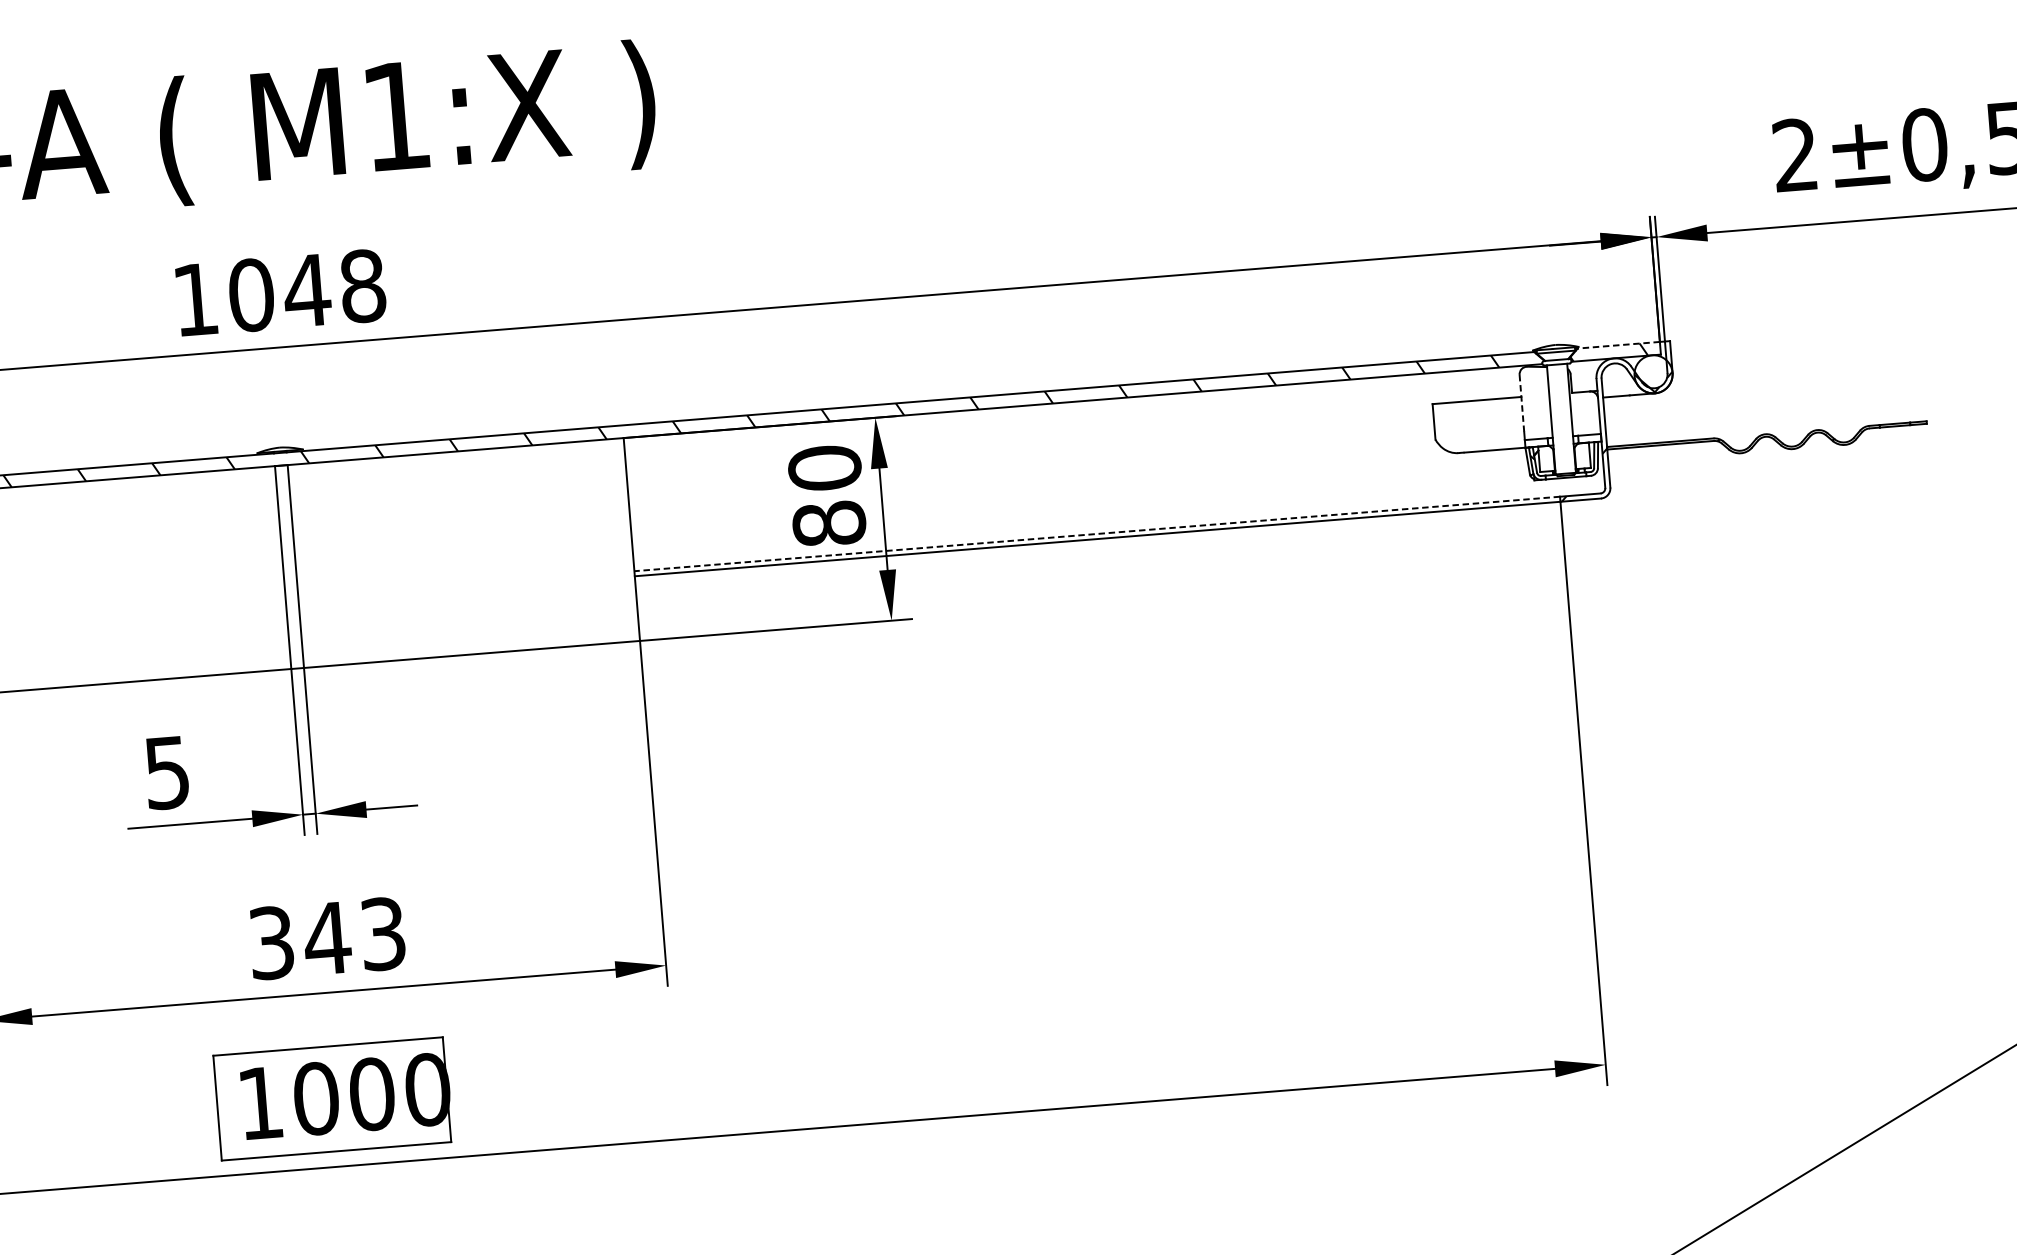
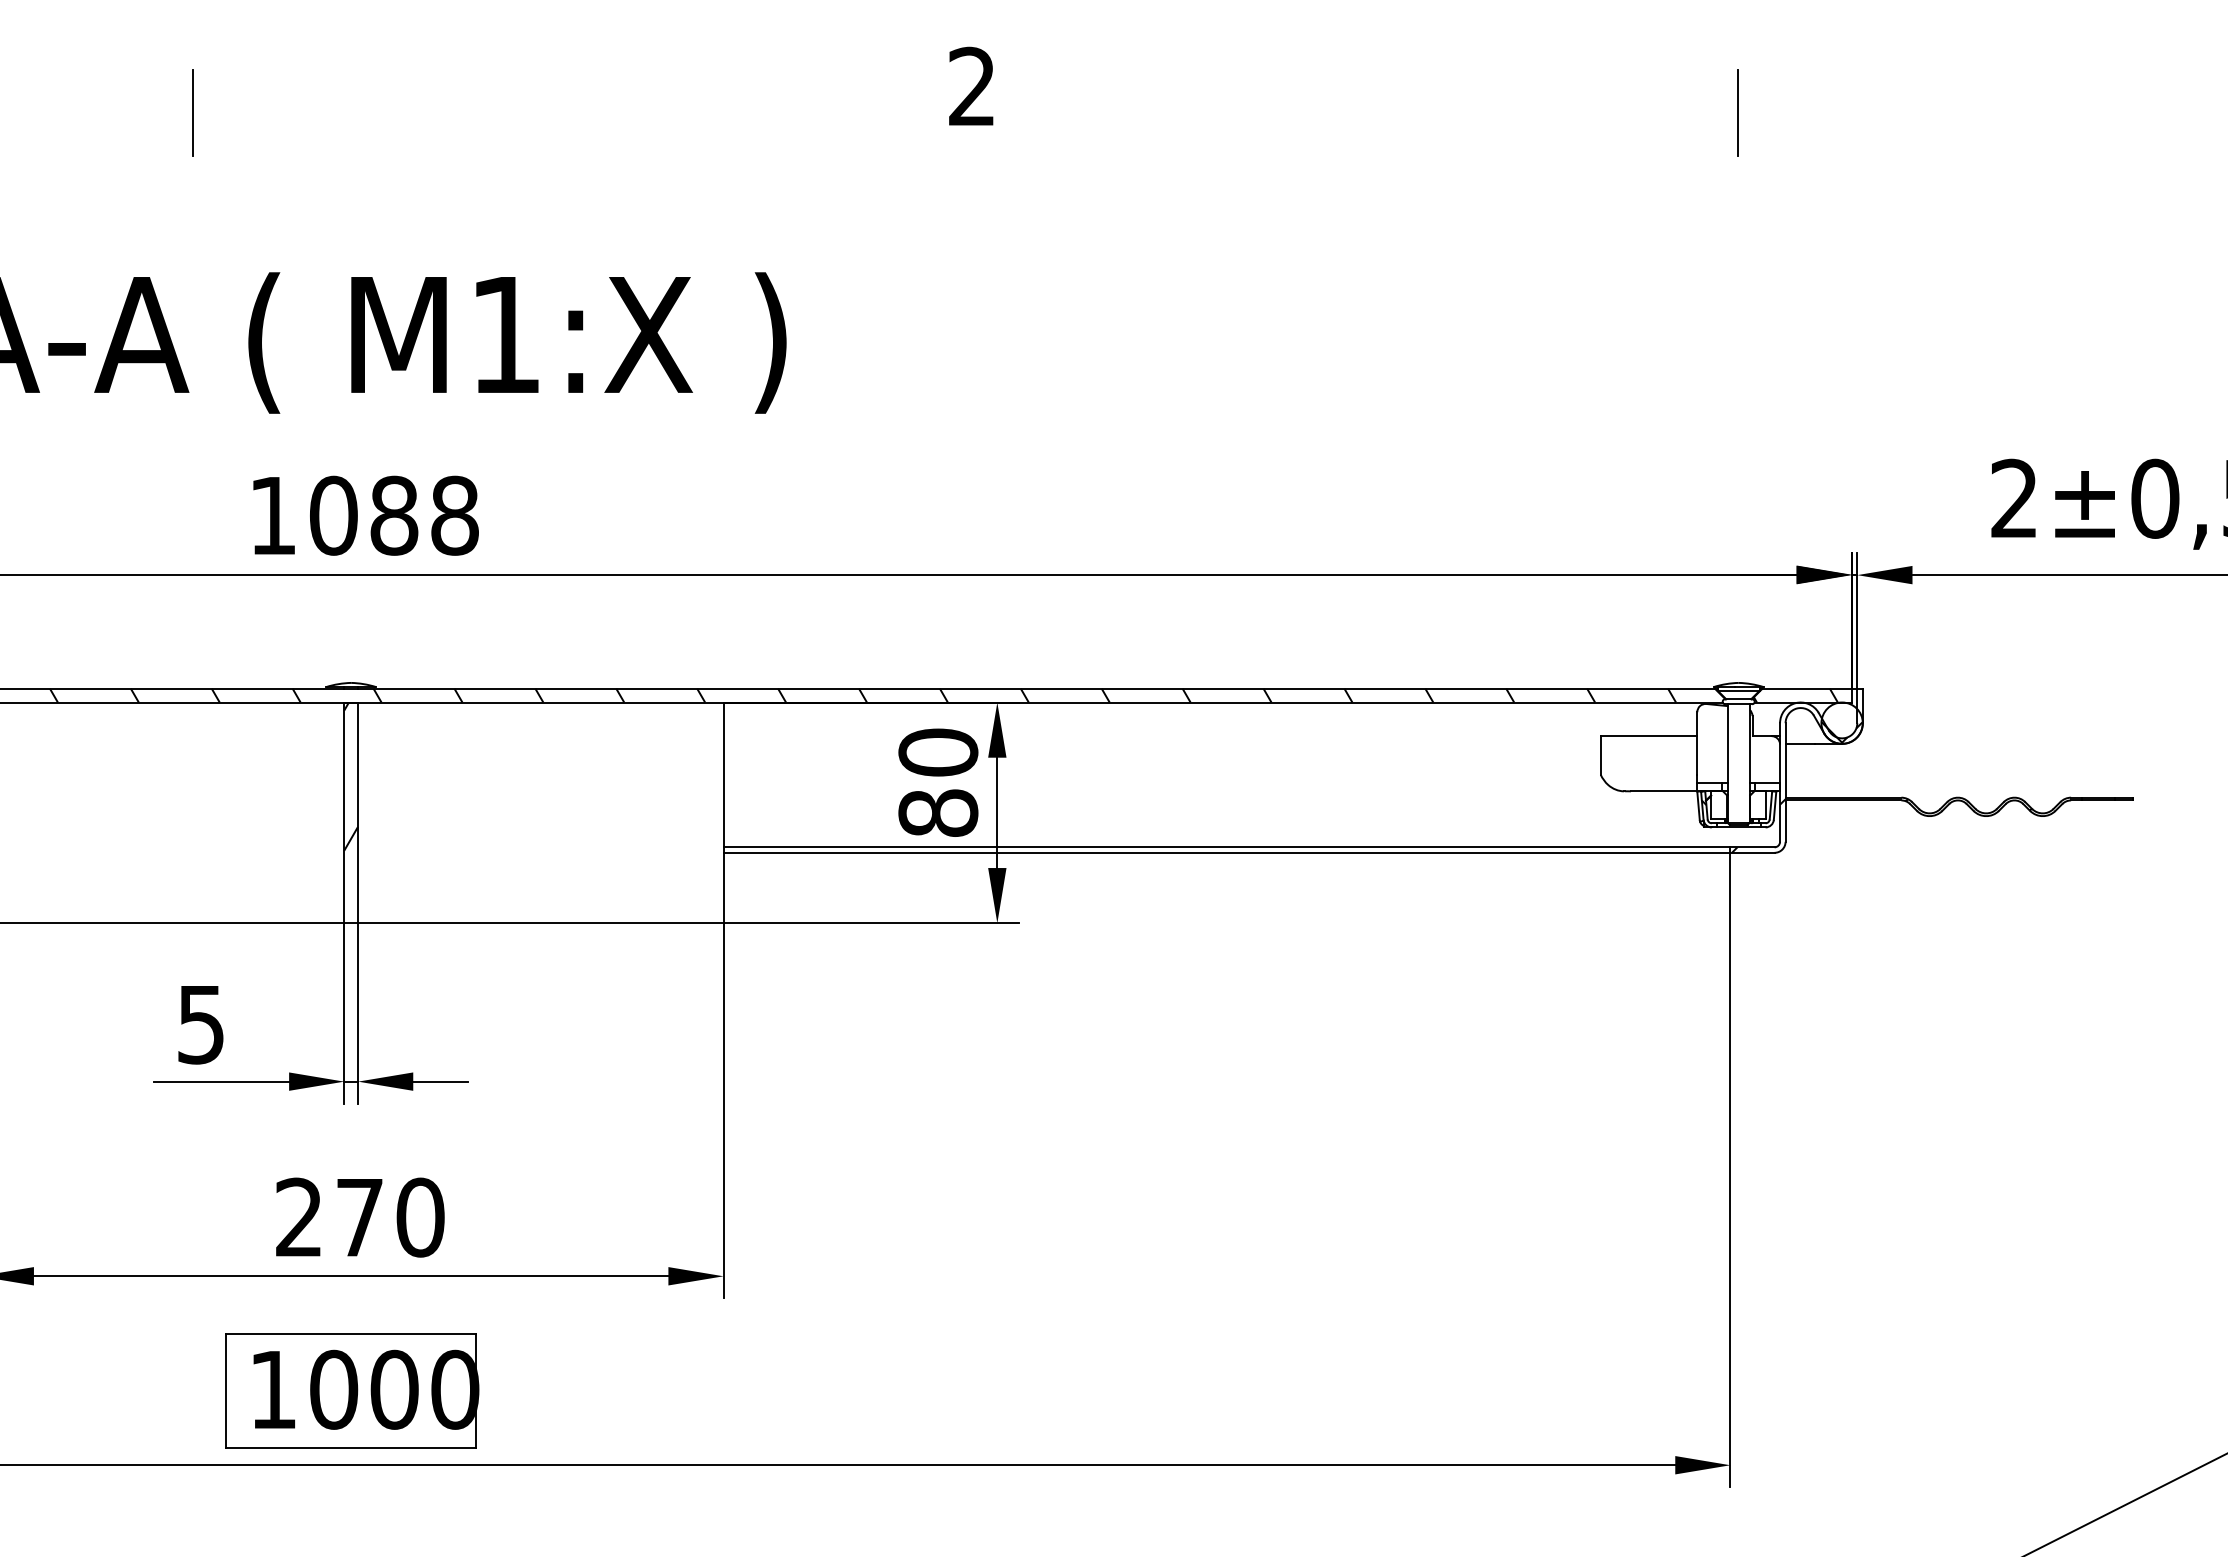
text: (306, 290) -> (393, 515), 1048 -> 1088
line: (1619, 345) -> (1807, 688), dashed -> solid
line: (1522, 403) -> (1697, 743), dashed -> solid
hatch: (287, 533) -> (351, 776), added
line: (1096, 534) -> (1226, 847), dashed -> solid
text: (328, 938) -> (360, 1217), 343 -> 270

